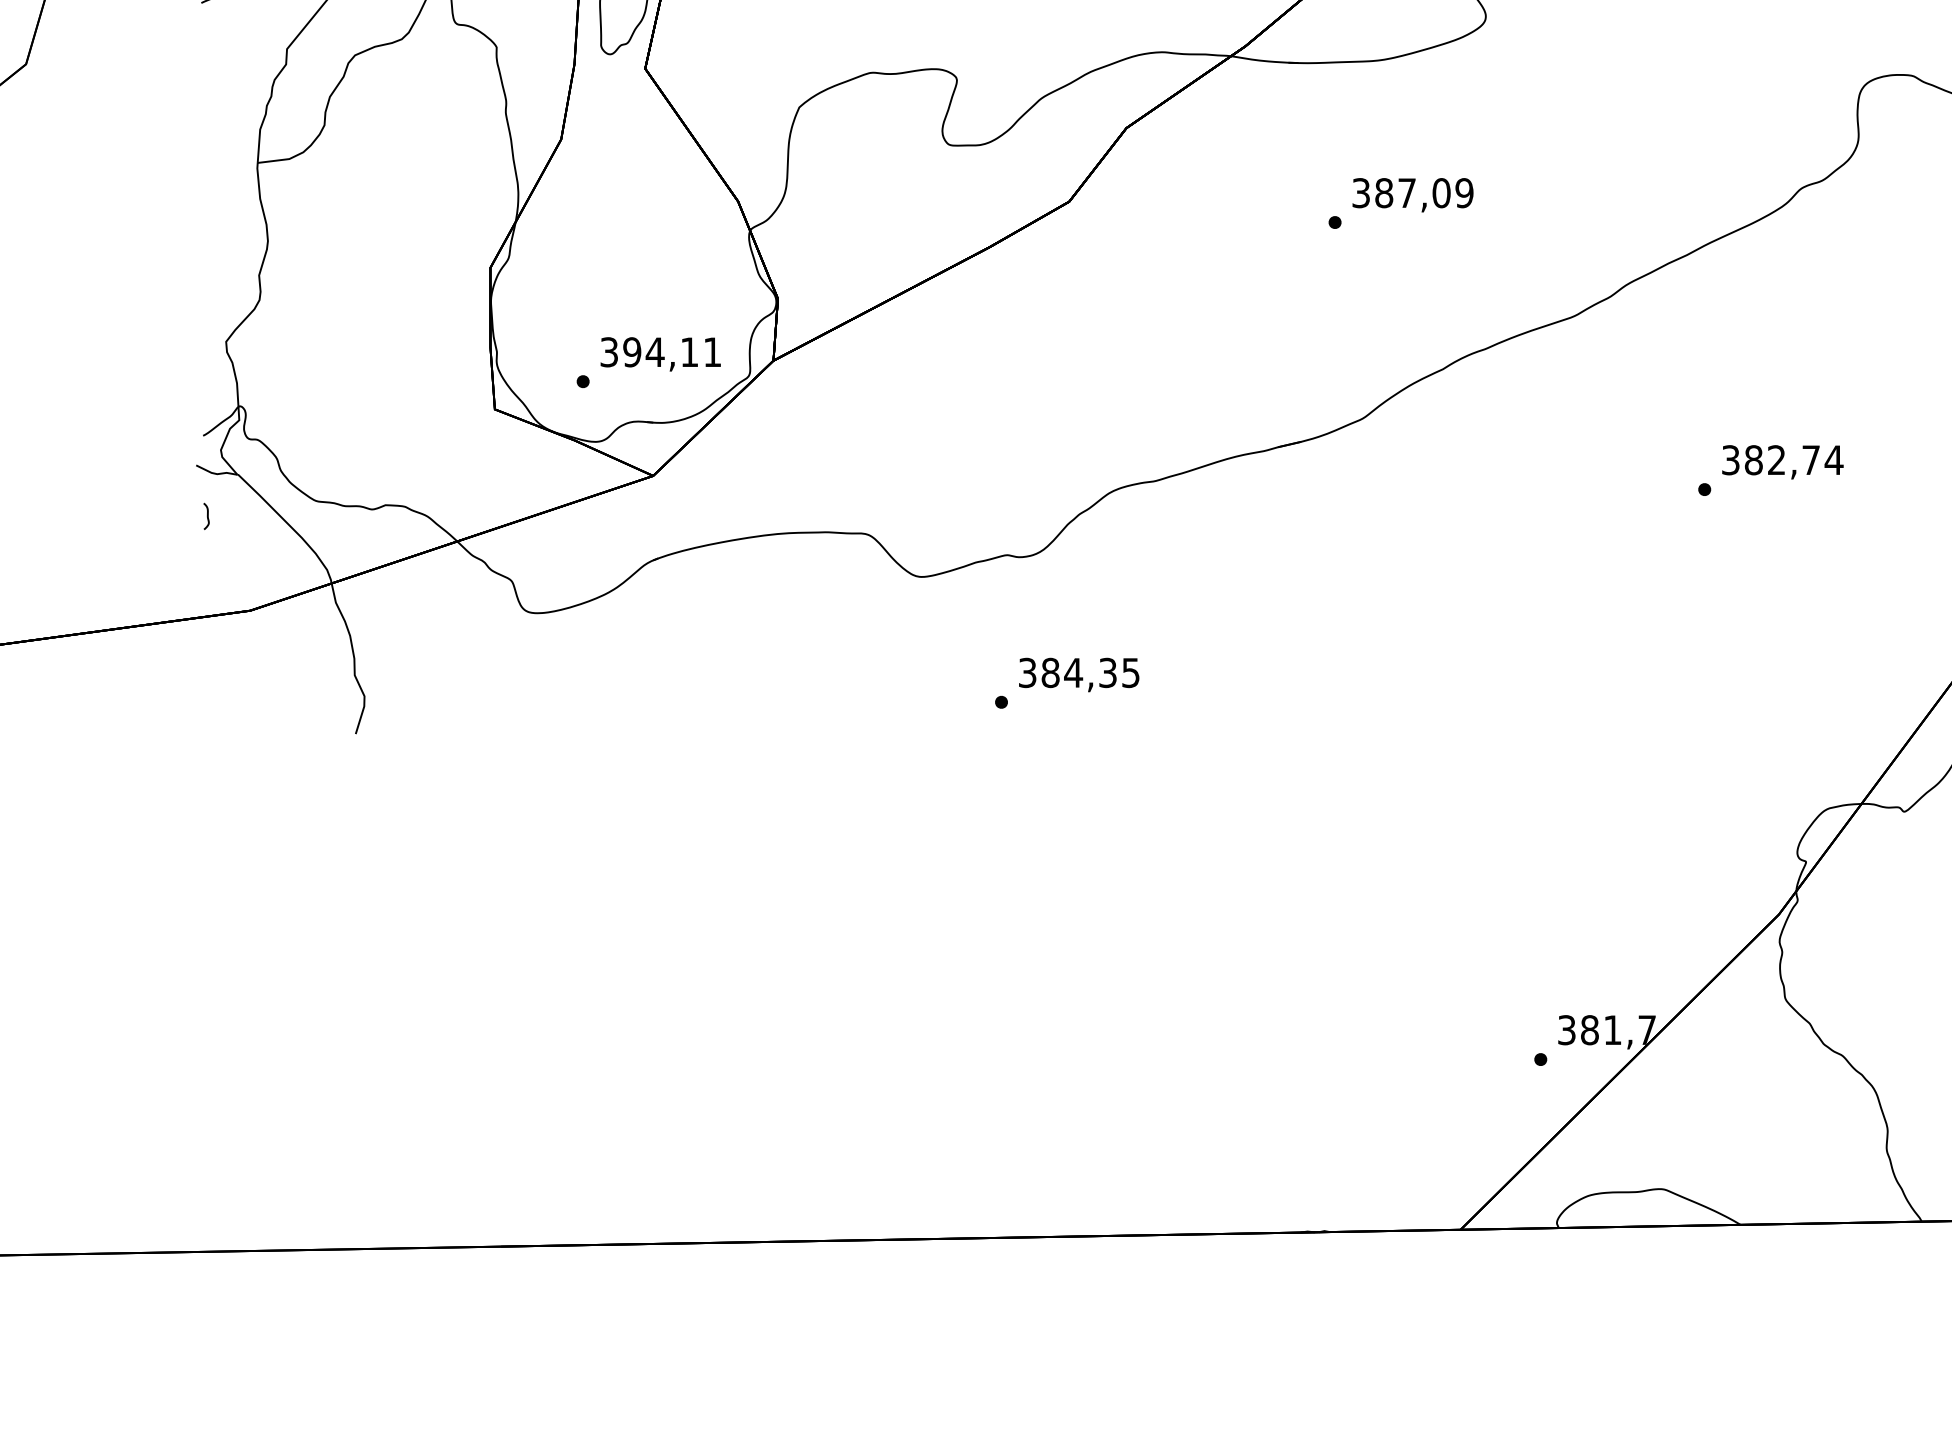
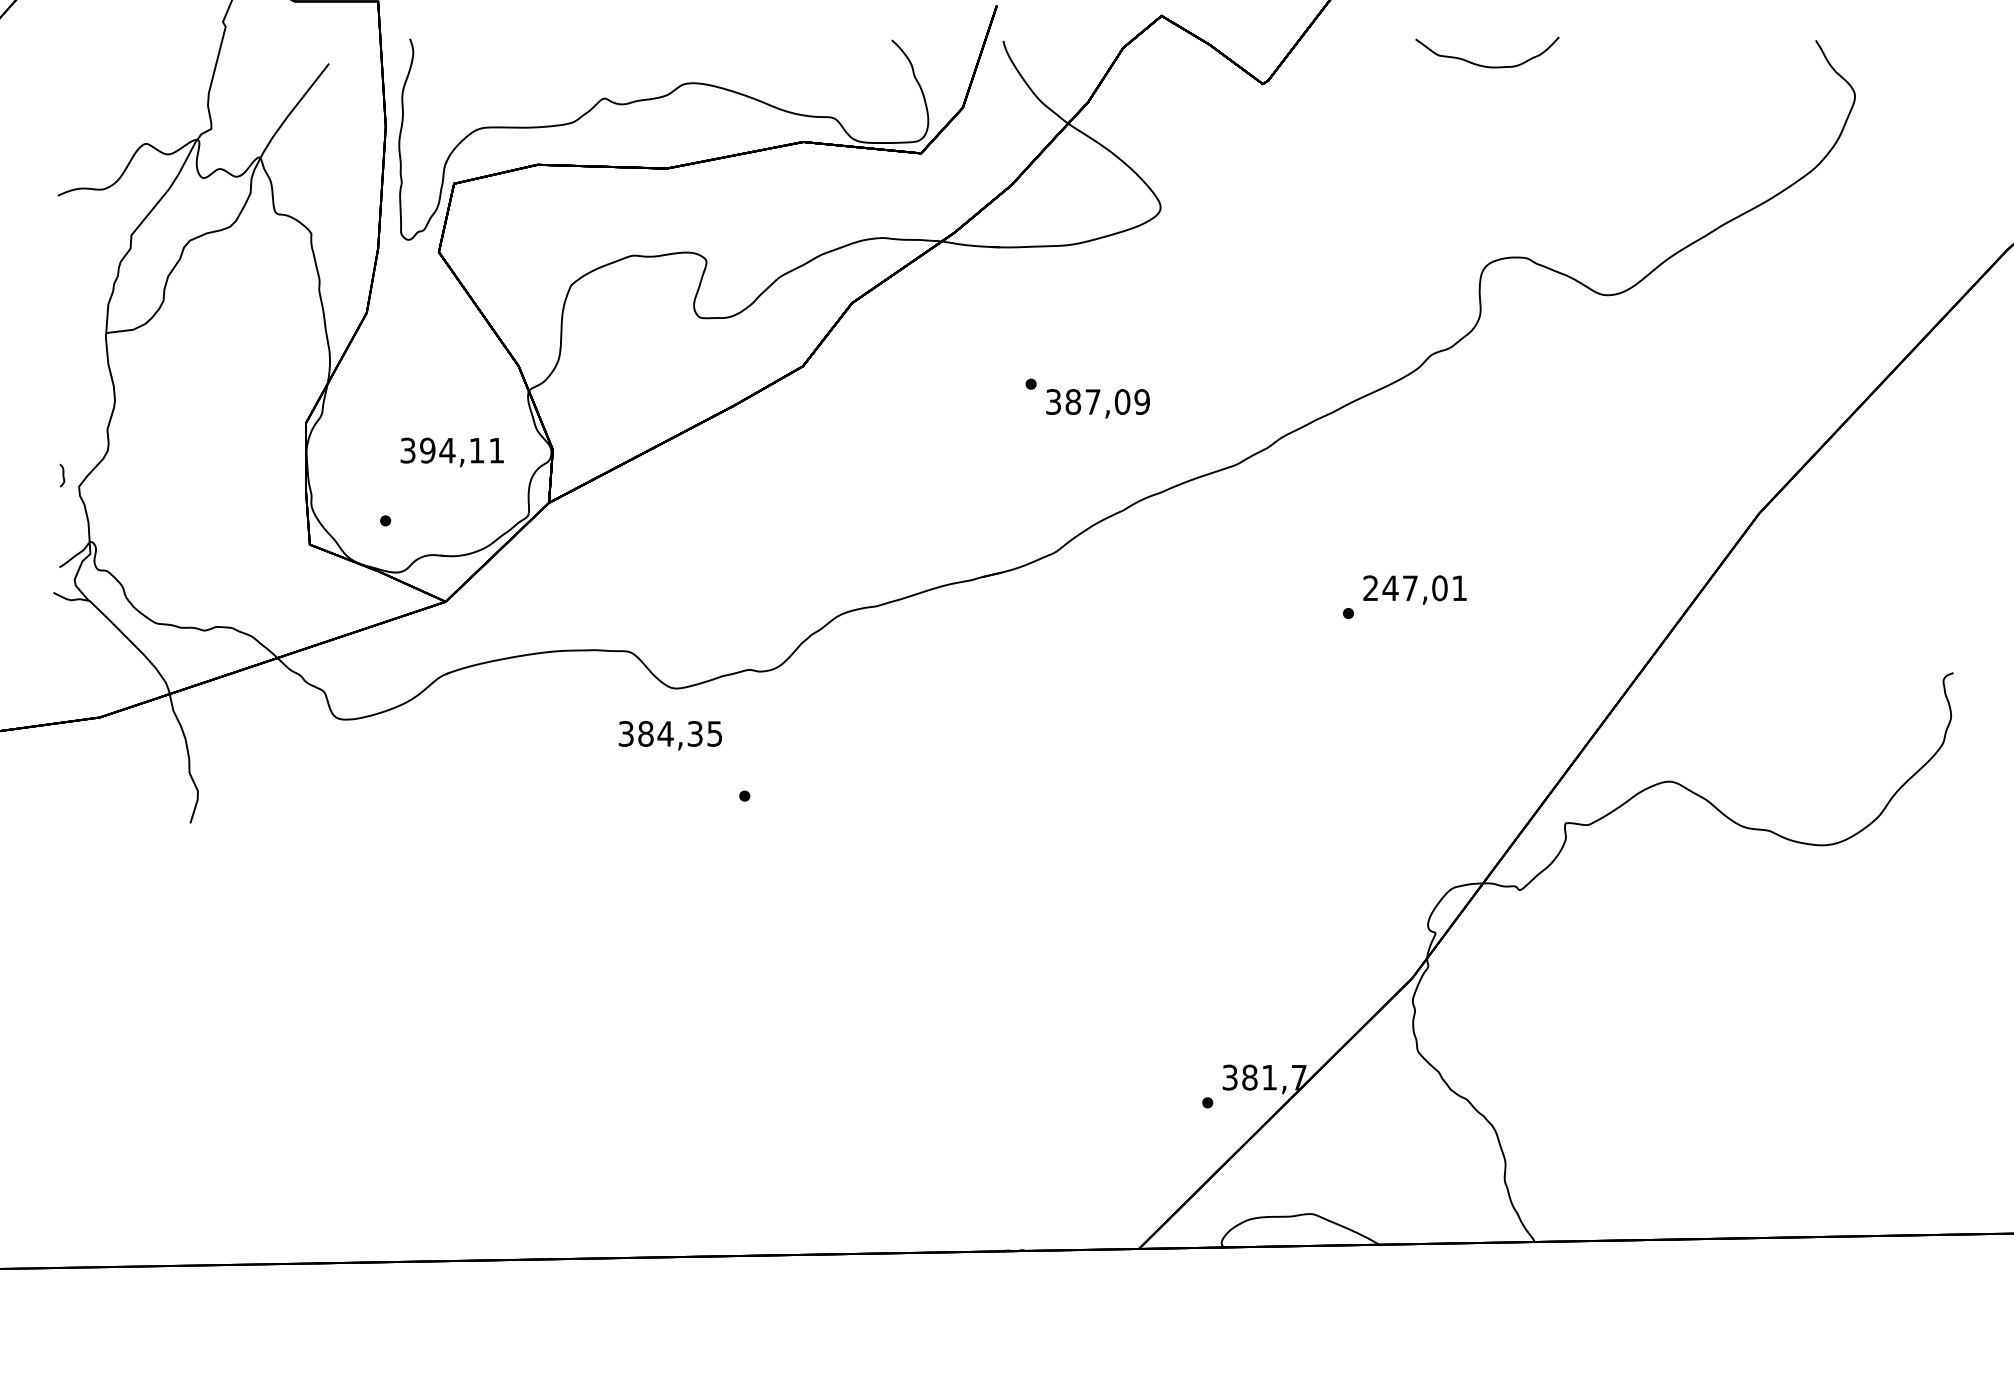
text: (1412, 194) -> (1097, 403), moved
text: (659, 354) -> (451, 452), moved
text: (1782, 460) -> (1415, 588), 382,74 -> 247,01
curve: (206, 516) -> (62, 475), moved
text: (1079, 674) -> (670, 735), moved

